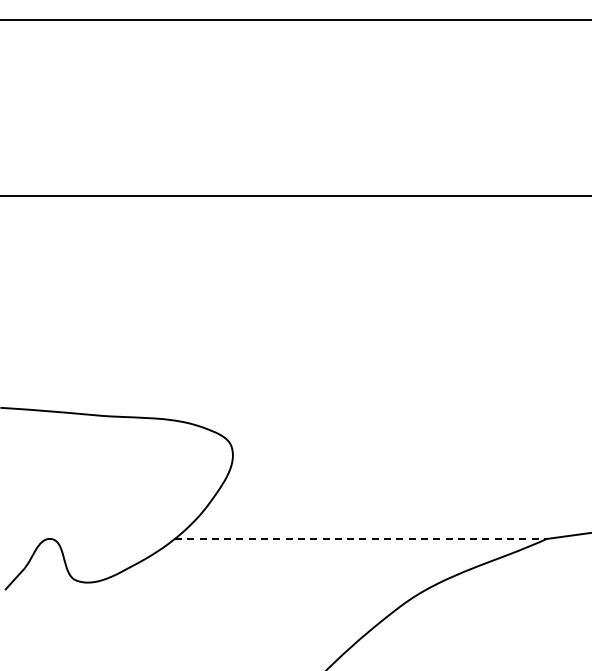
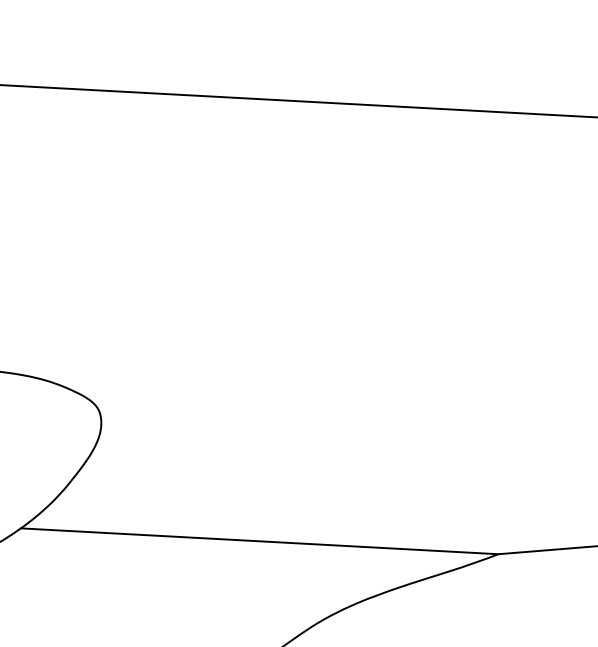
line: (360, 538) -> (259, 540), dashed -> solid

